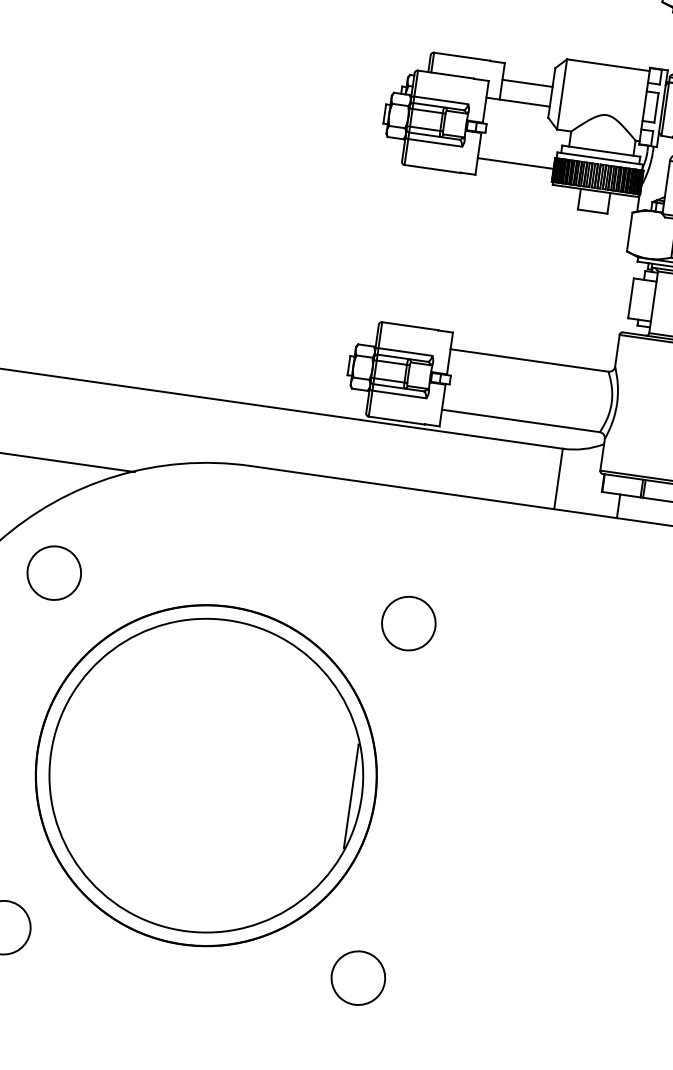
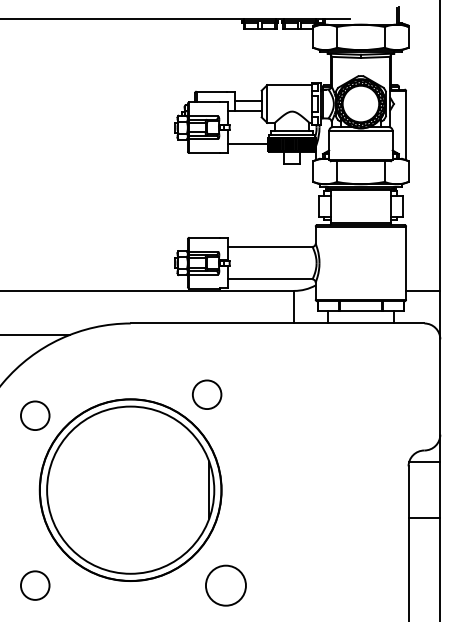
circle: (54, 572) -> (35, 415), moved
circle: (409, 623) -> (207, 394), moved
circle: (359, 978) -> (226, 585), size x1.4

